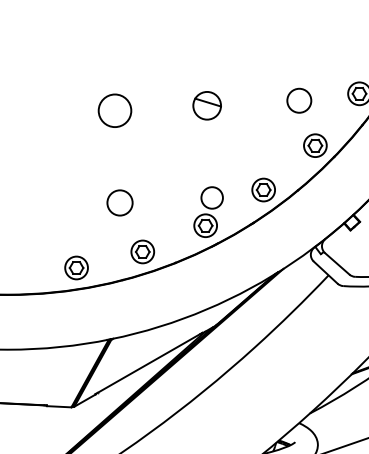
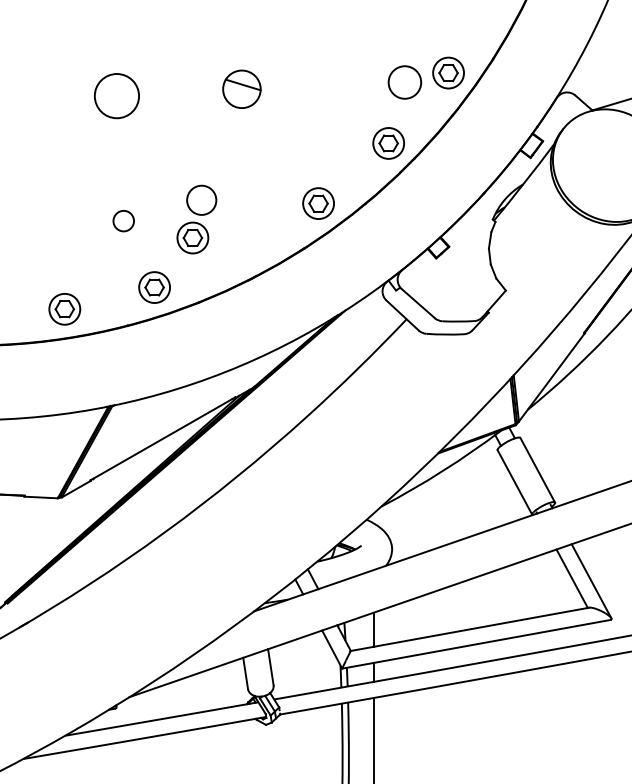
circle: (299, 100) -> (404, 82), moved
circle: (119, 203) -> (123, 221), size x0.6
part: (208, 212) -> (196, 219), moved

